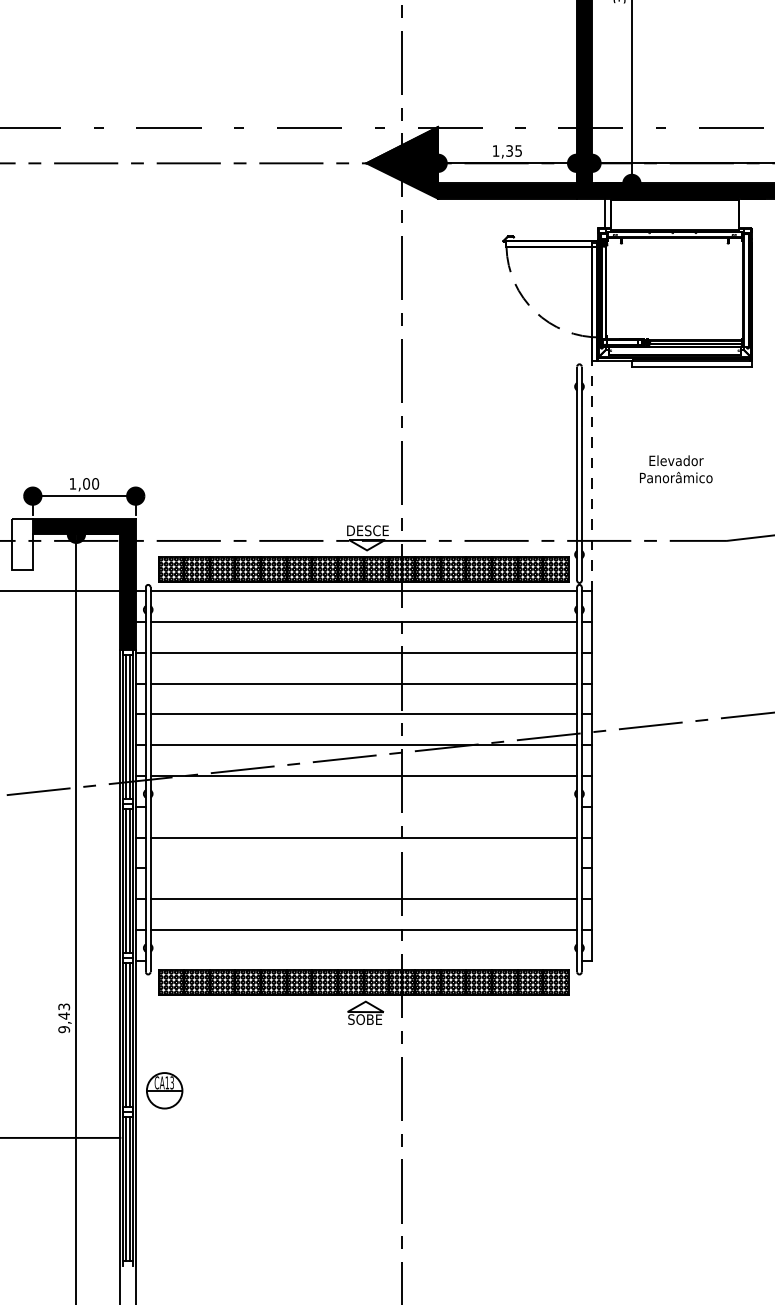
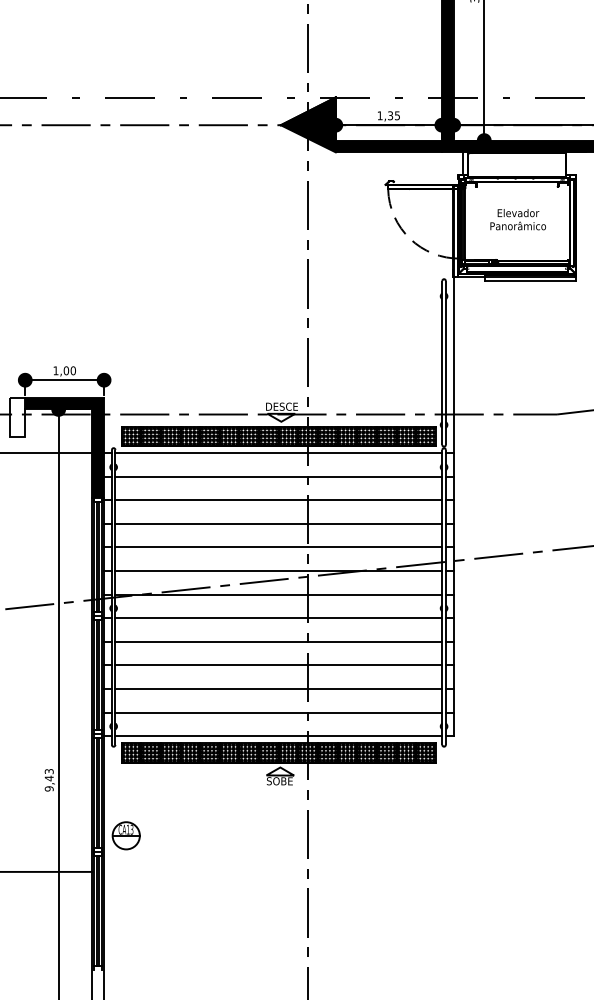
text: (675, 469) -> (517, 219), moved
line: (591, 475) -> (453, 364), dashed -> solid
line: (363, 807) -> (278, 618), added
line: (363, 868) -> (278, 665), added
line: (363, 961) -> (278, 736), added

